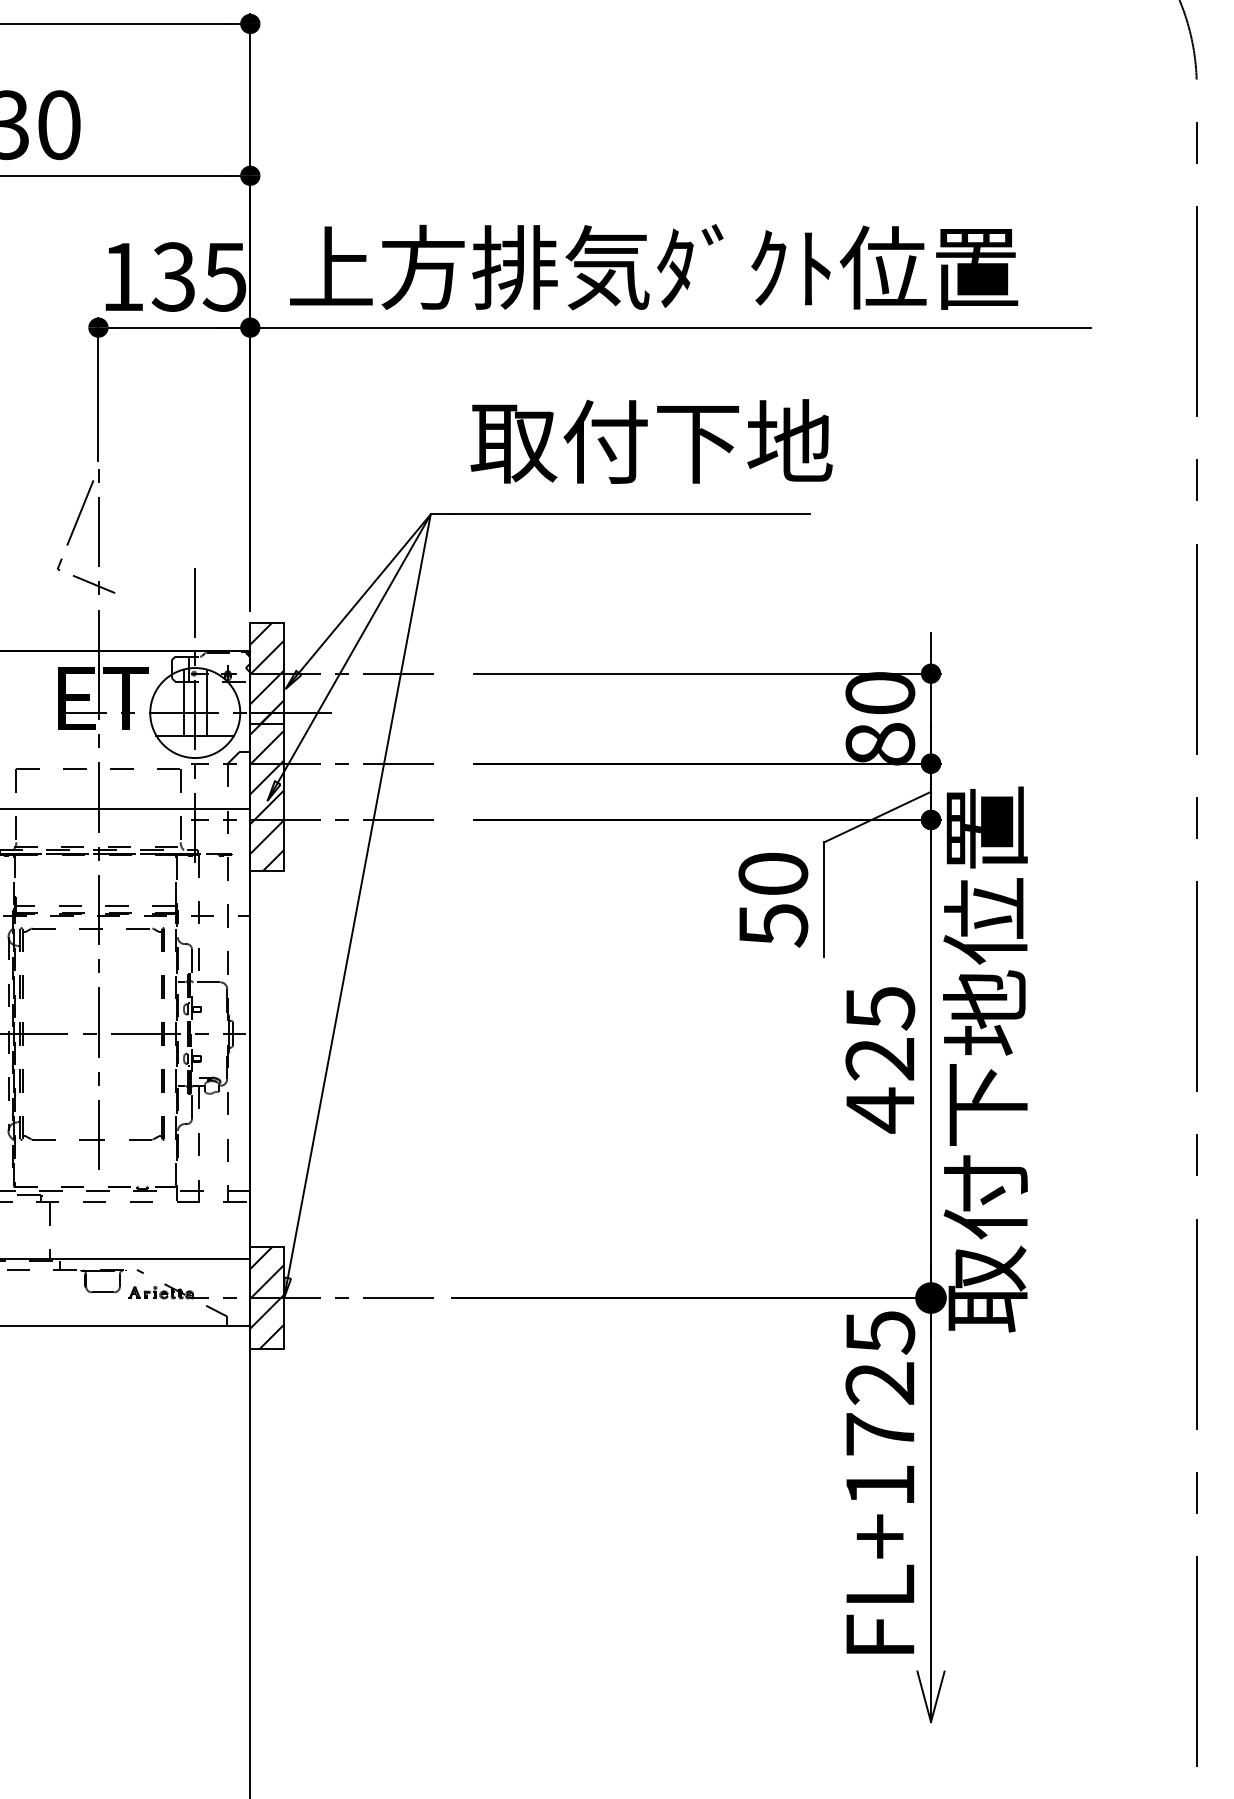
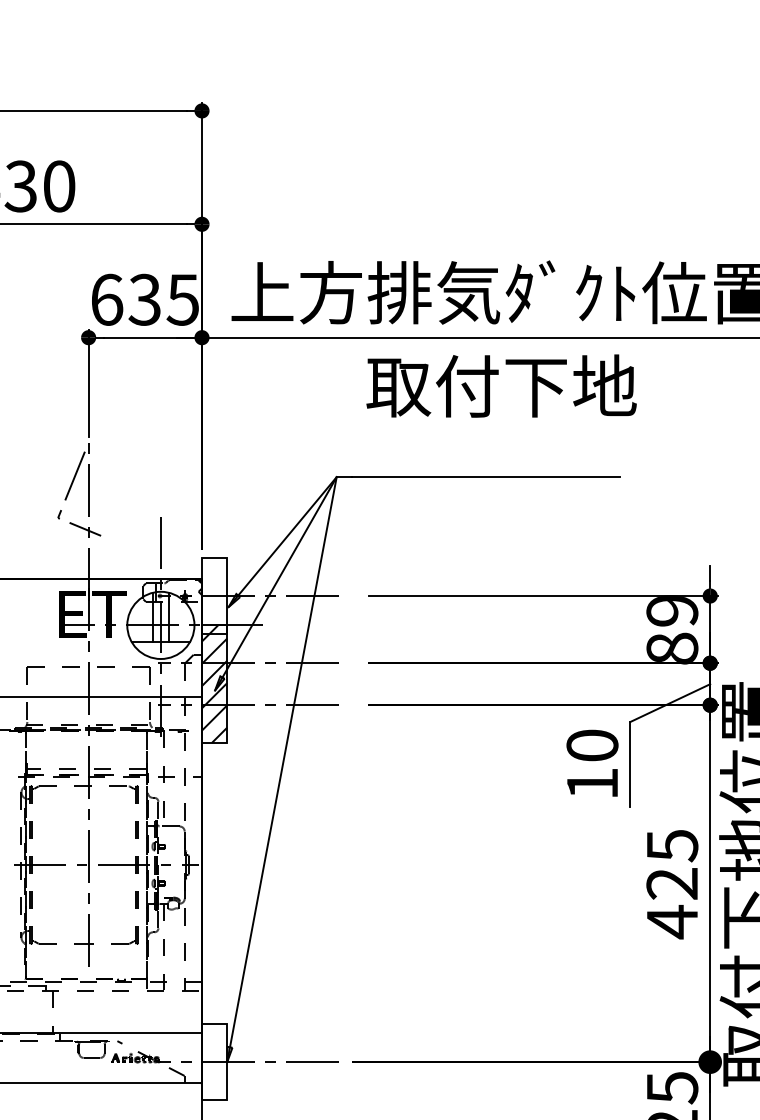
text: (123, 276) -> (107, 299), 135 -> 635
text: (651, 441) -> (501, 386), moved
hatch: (267, 673) -> (214, 595), removed
text: (880, 693) -> (672, 610), 80 -> 89
text: (773, 925) -> (592, 784), 50 -> 10
hatch: (267, 1297) -> (214, 1061), removed

